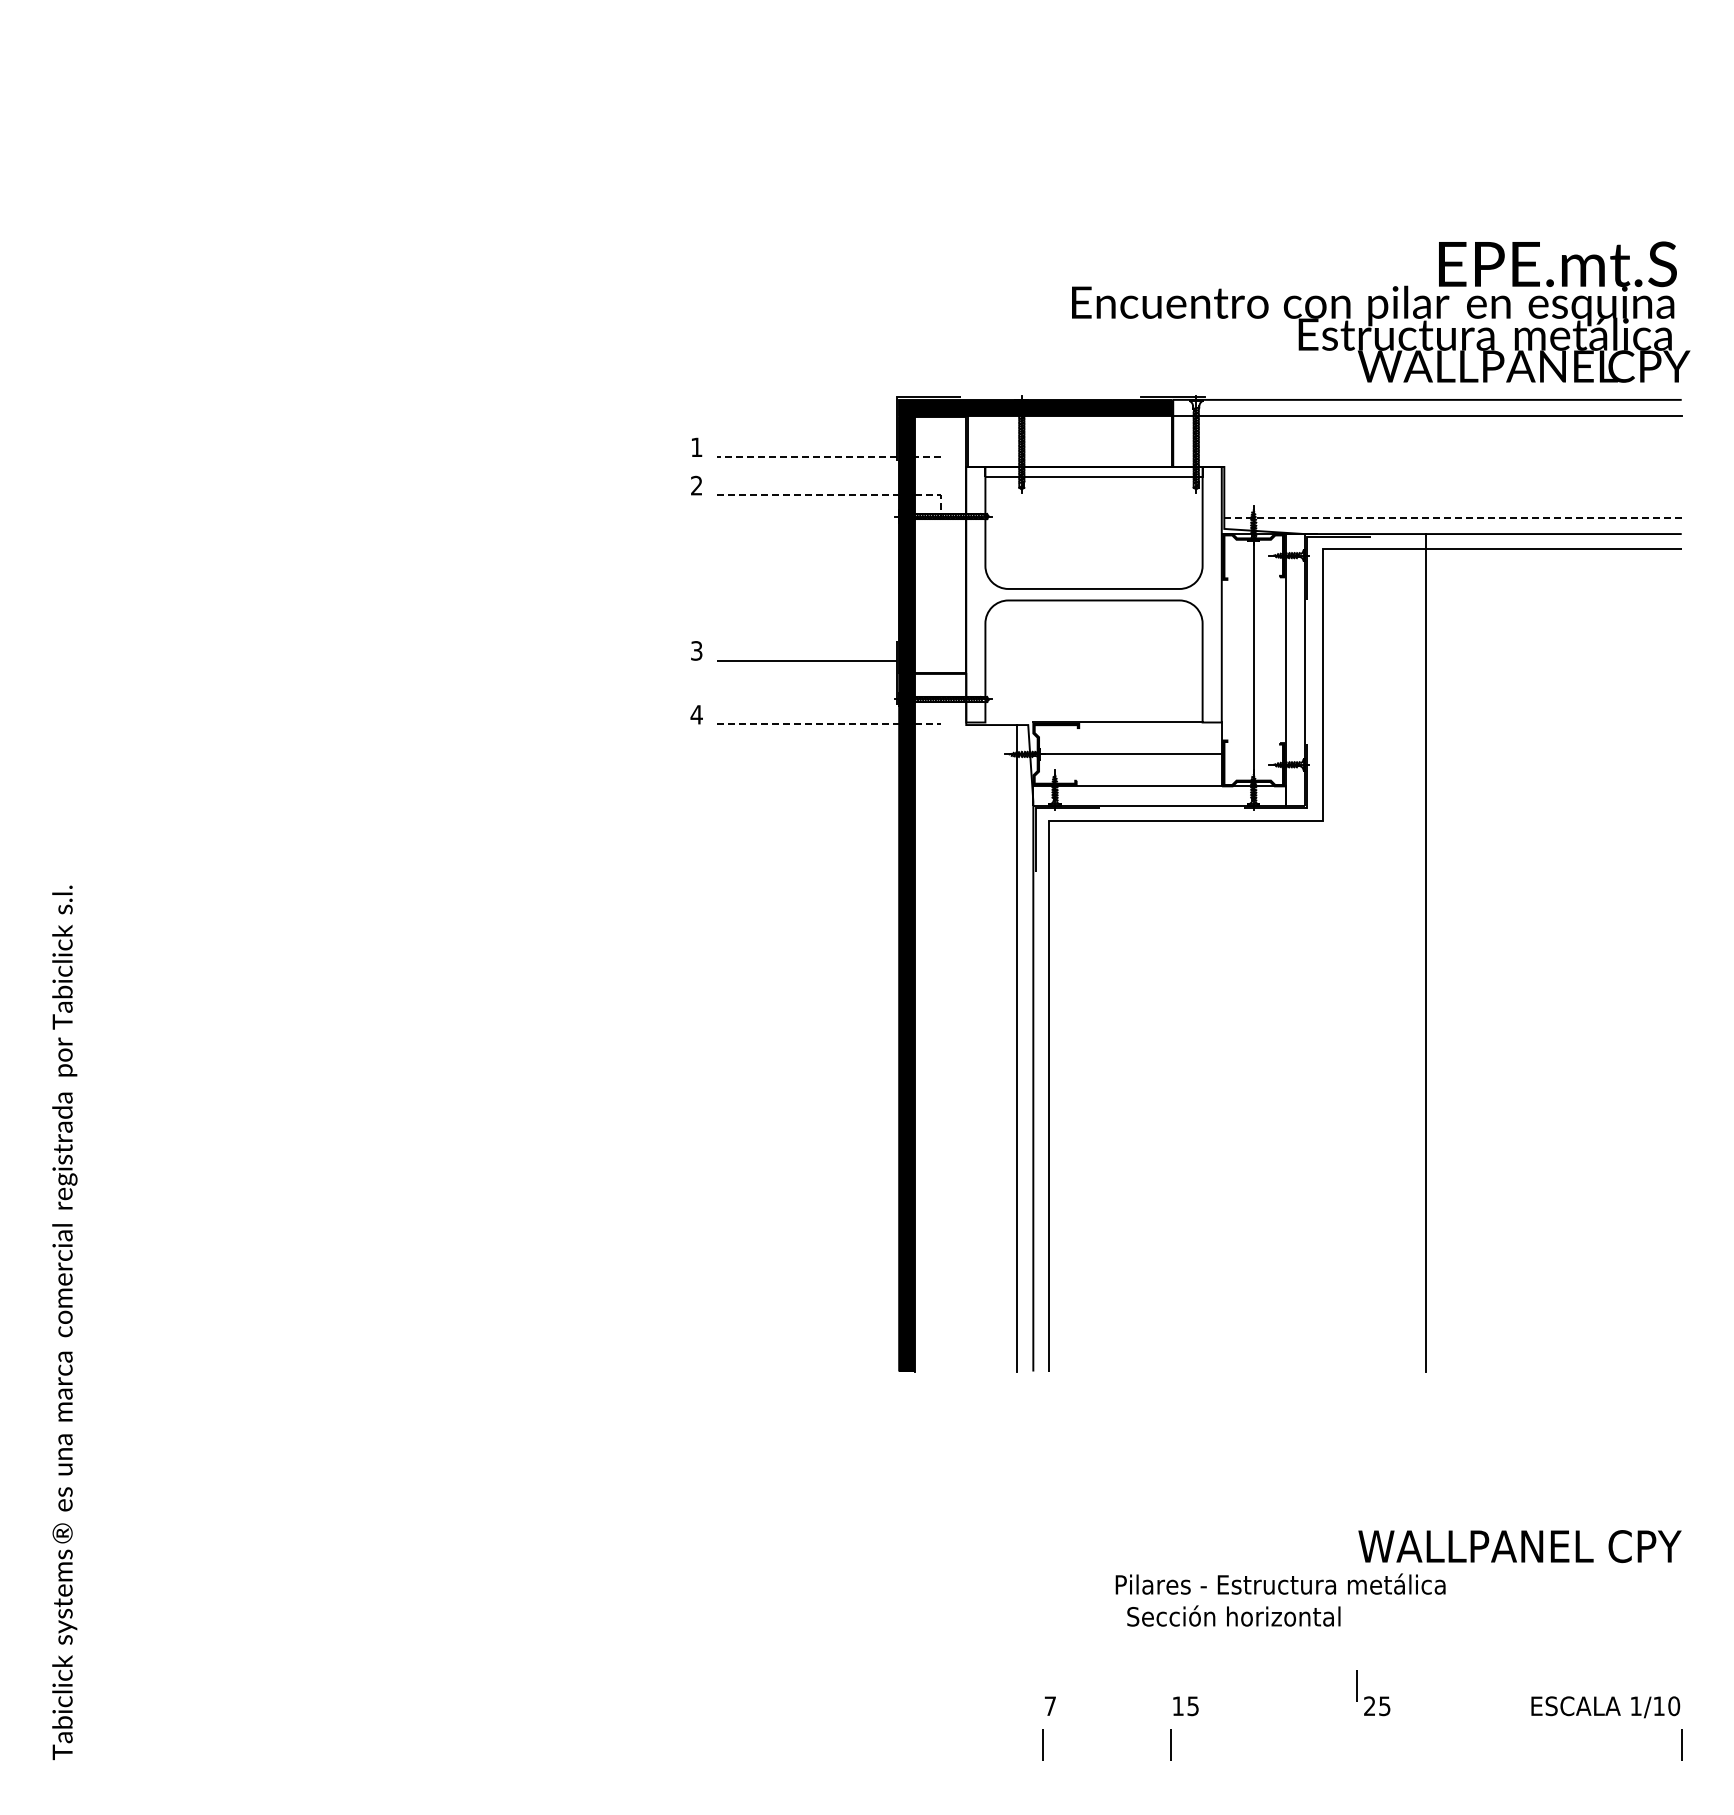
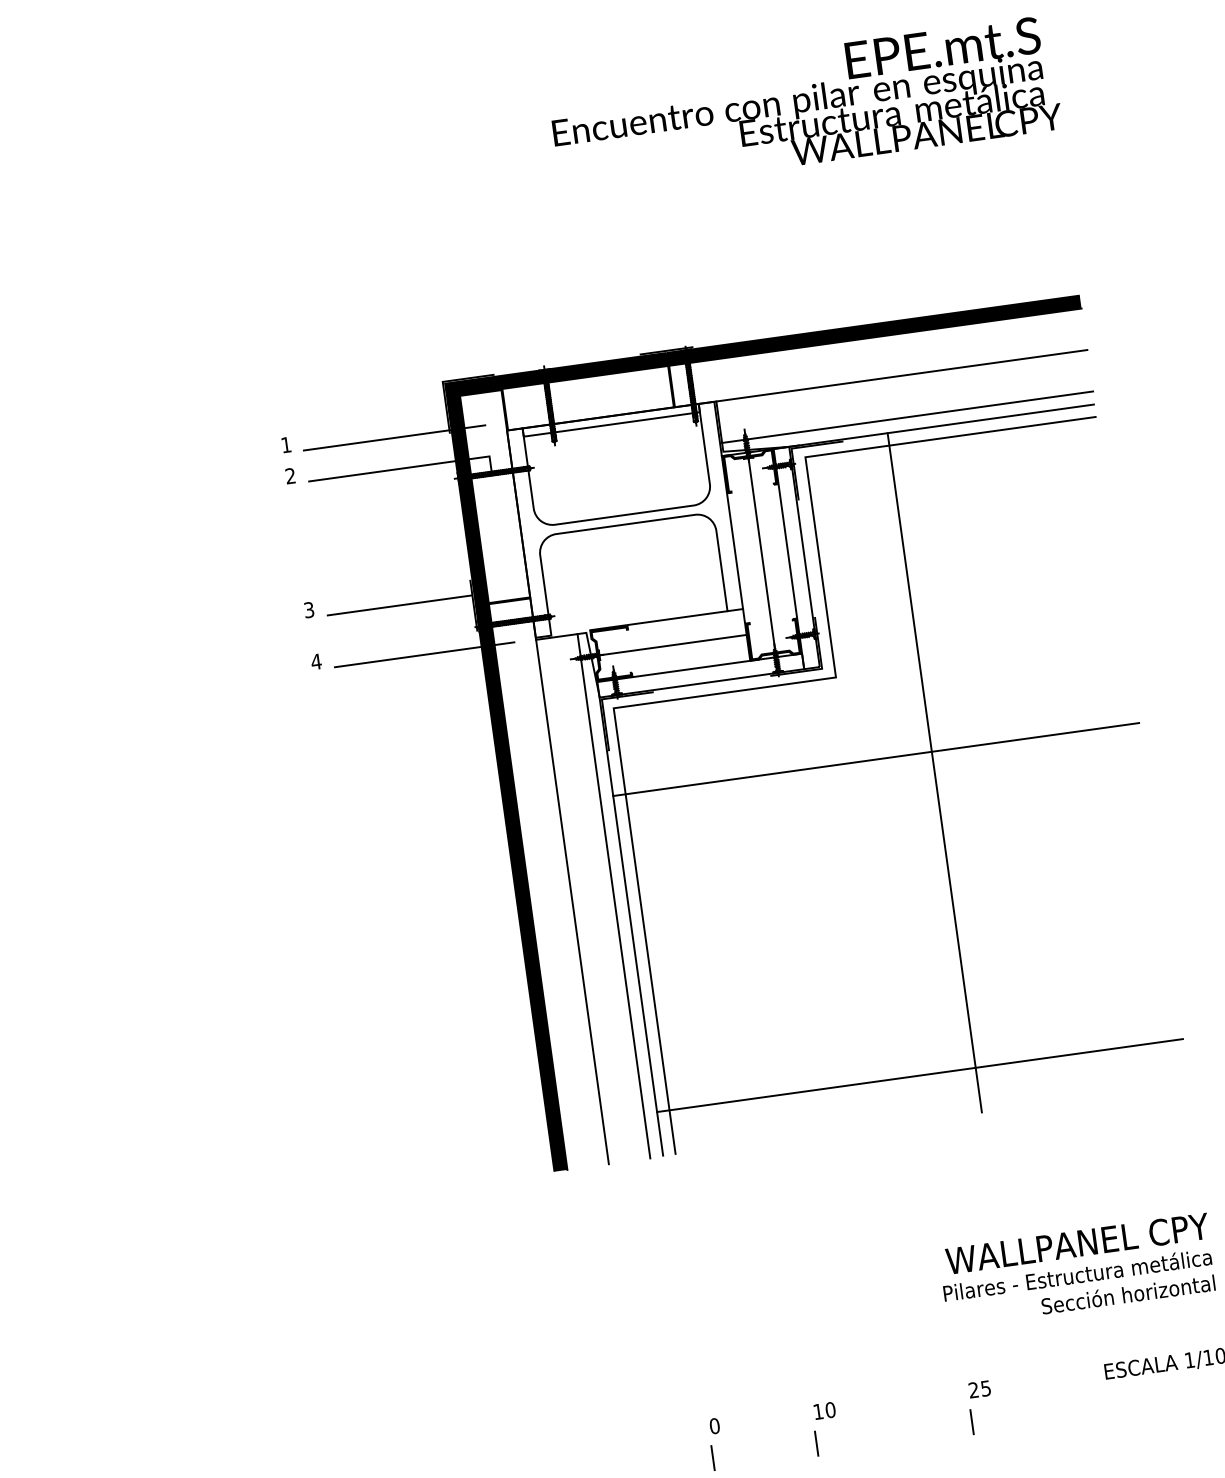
text: (1381, 311) -> (805, 106), moved
fill: (1427, 407) -> (874, 330), added
line: (828, 457) -> (394, 438), dashed -> solid
line: (1452, 466) -> (901, 375), added
line: (840, 495) -> (408, 467), dashed -> solid
line: (1453, 518) -> (908, 417), dashed -> solid
line: (828, 724) -> (424, 654), dashed -> solid
line: (1357, 926) -> (876, 759), added
line: (966, 1048) -> (572, 902), added
line: (1357, 1316) -> (919, 1075), added
text: (1280, 1583) -> (1077, 1274), moved
text: (1233, 1615) -> (1128, 1293), moved
line: (1356, 1685) -> (971, 1422), moved
text: (1050, 1706) -> (714, 1426), 7 -> 0
text: (1193, 1706) -> (830, 1410), 15 -> 10

